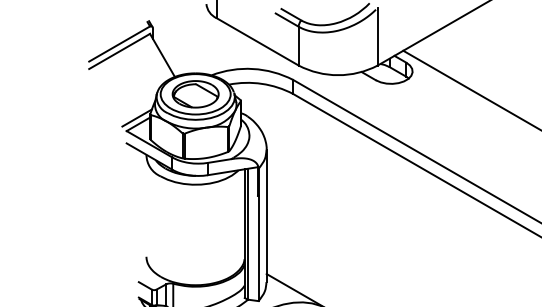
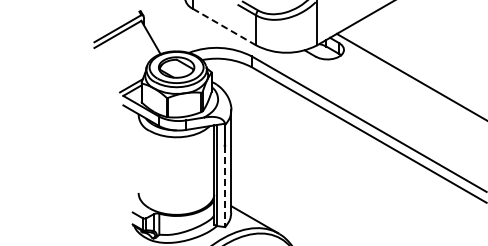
line: (257, 42) -> (224, 27), solid -> dashed
line: (259, 248) -> (225, 186), solid -> dashed

